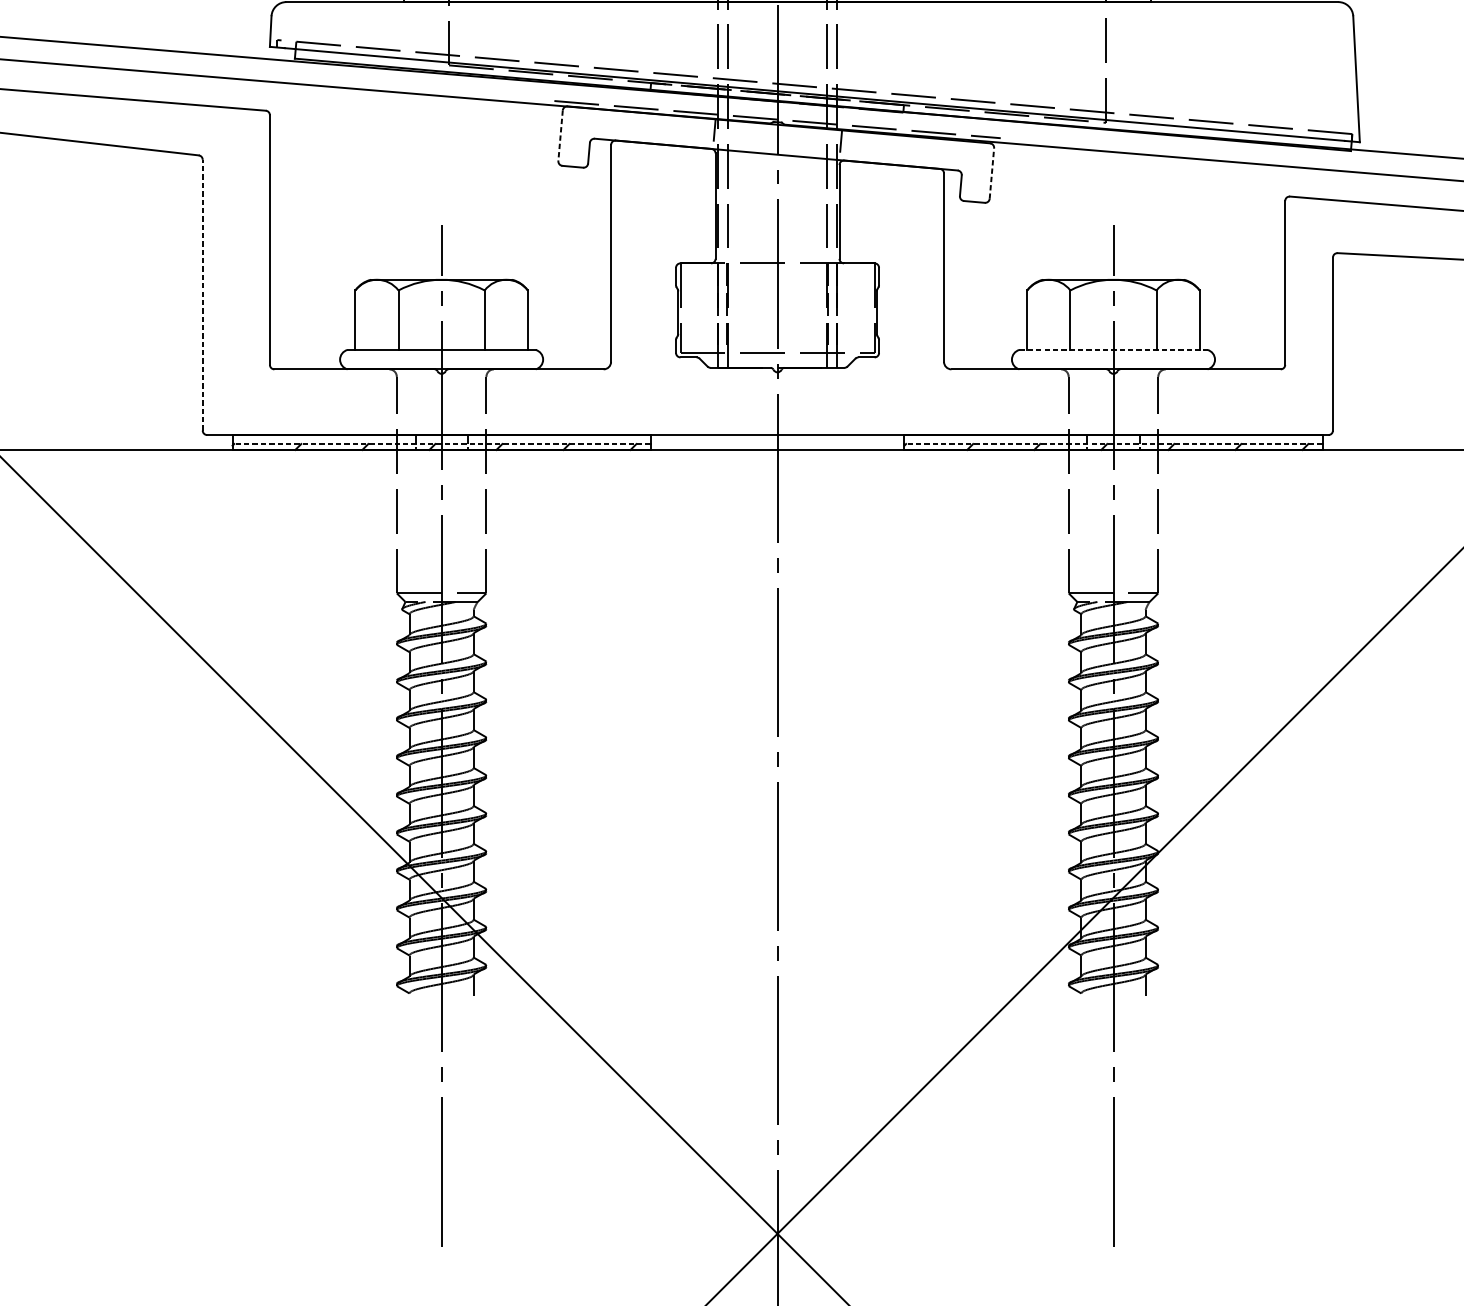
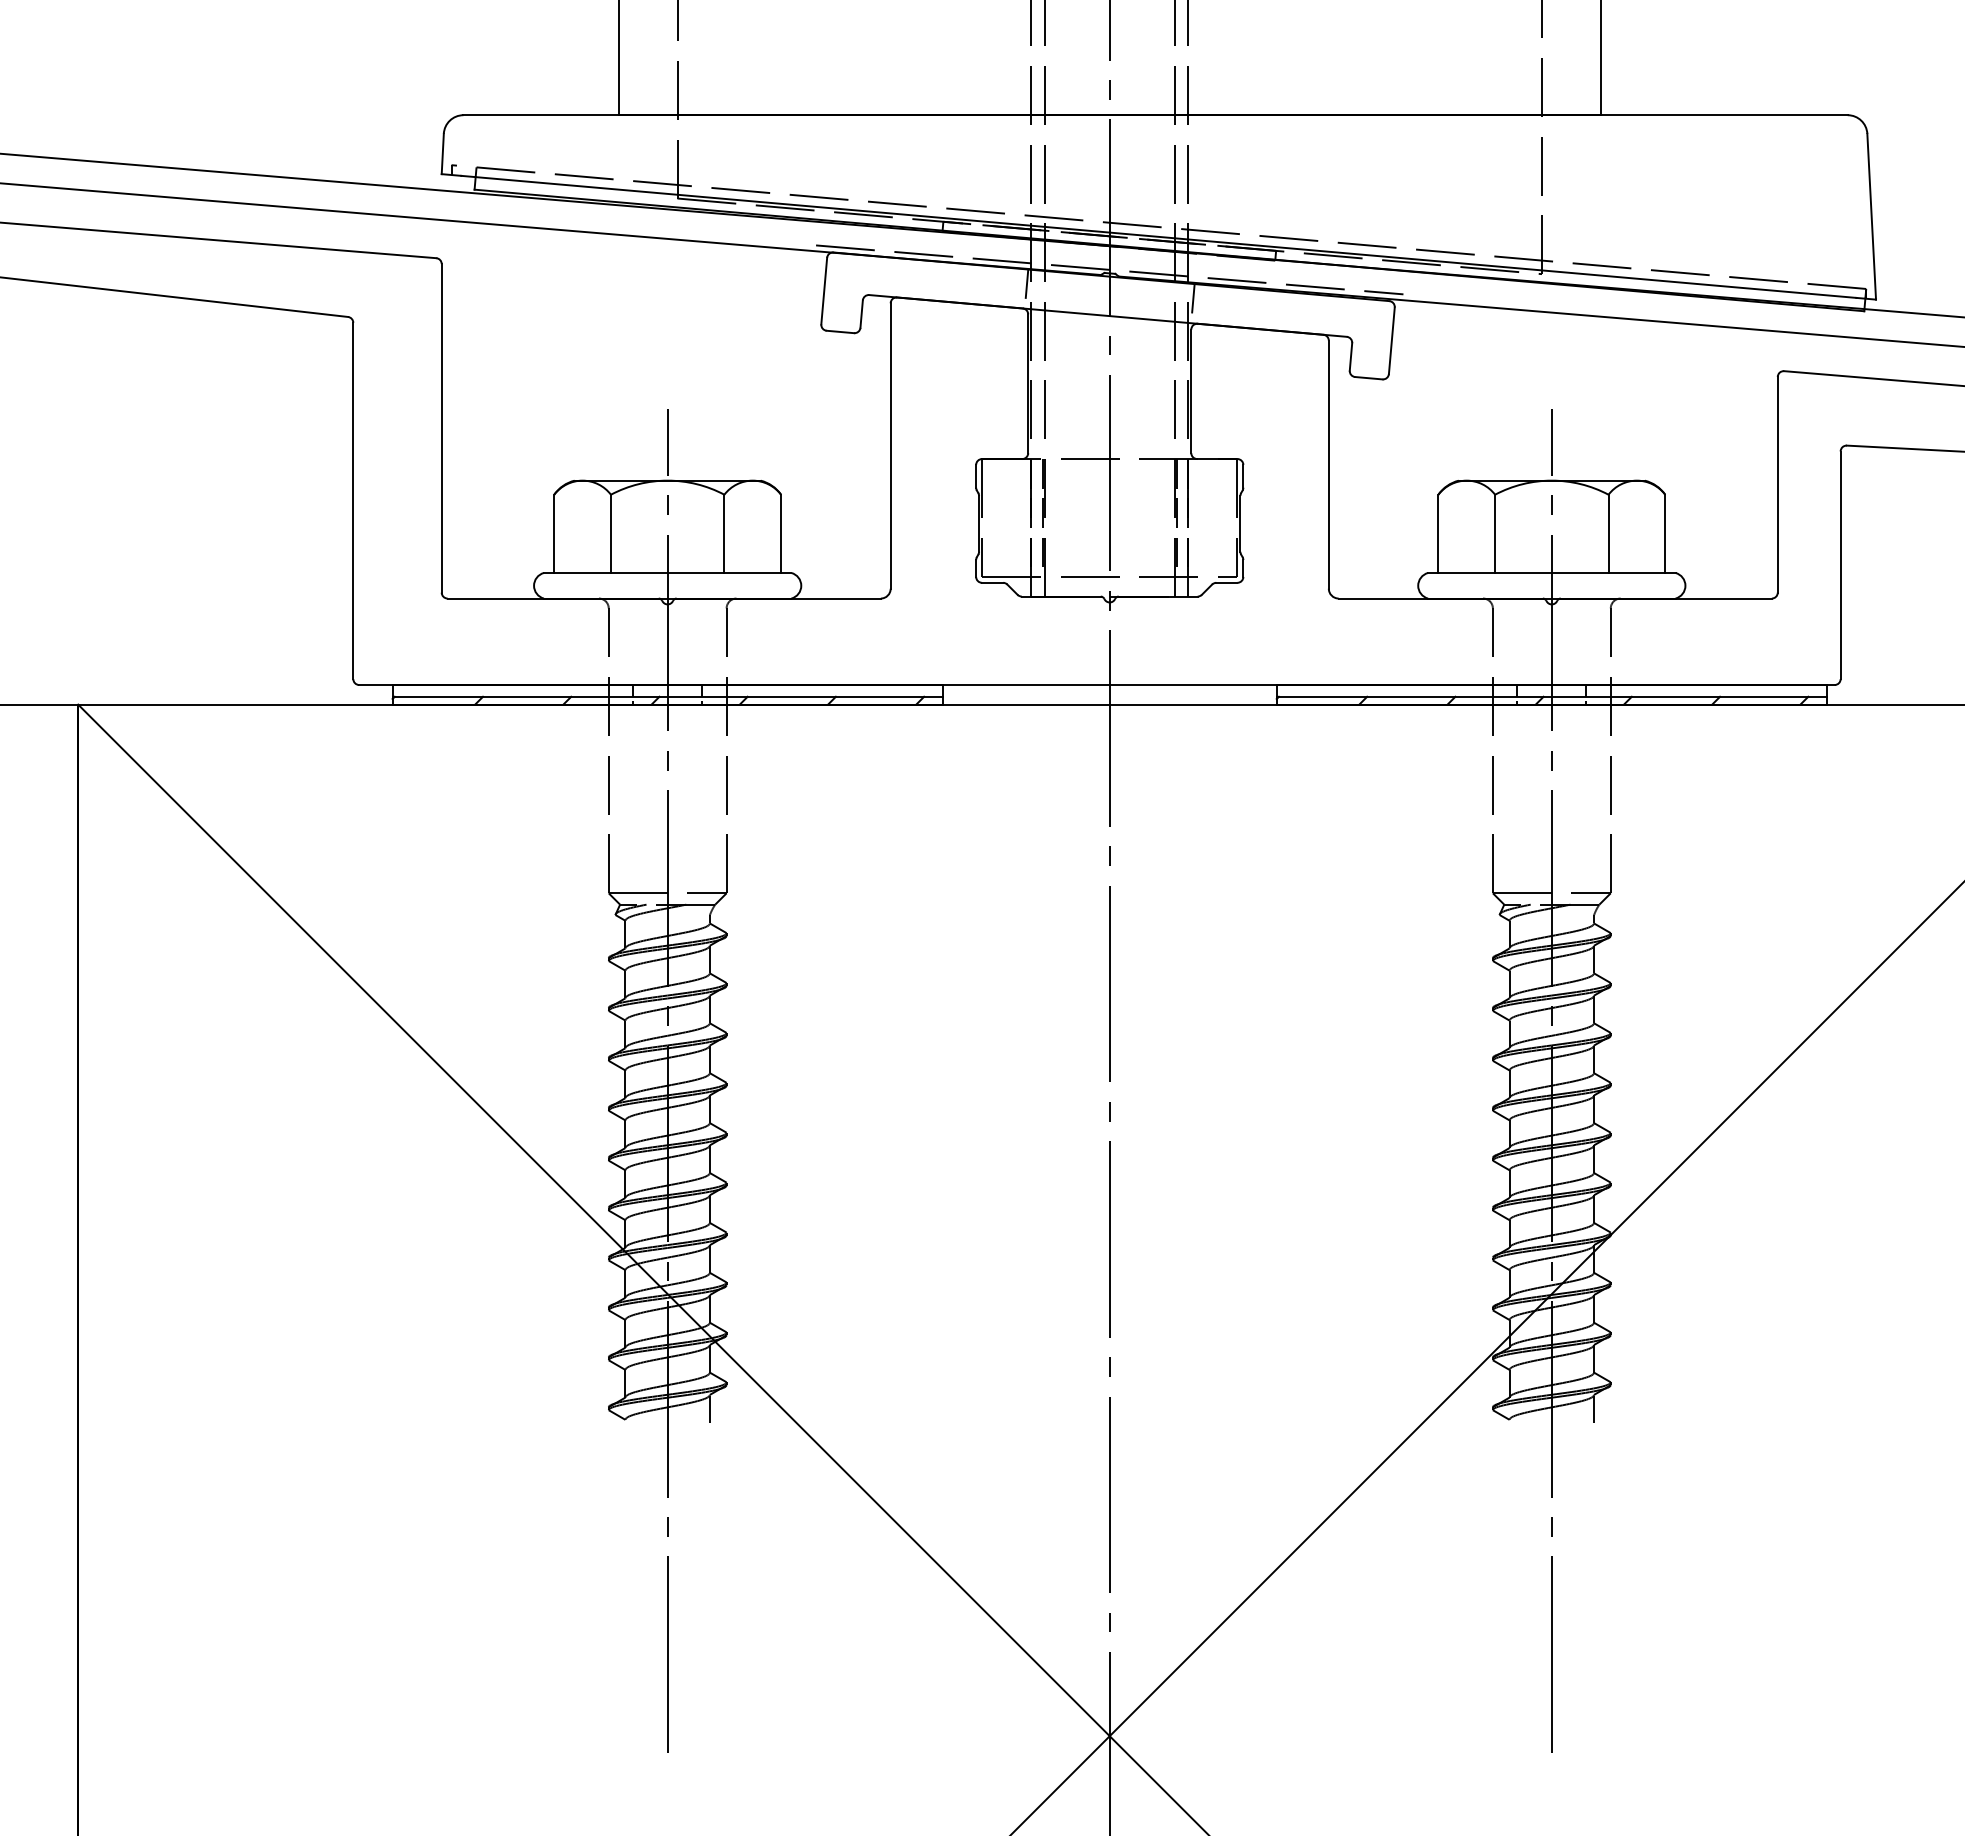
line: (560, 136) -> (824, 291), dashed -> solid
line: (991, 173) -> (1391, 340), dashed -> solid
line: (202, 294) -> (353, 500), dashed -> solid
line: (1113, 350) -> (1551, 573), dashed -> solid
line: (441, 443) -> (667, 696), dashed -> solid
line: (1113, 443) -> (1551, 696), dashed -> solid

